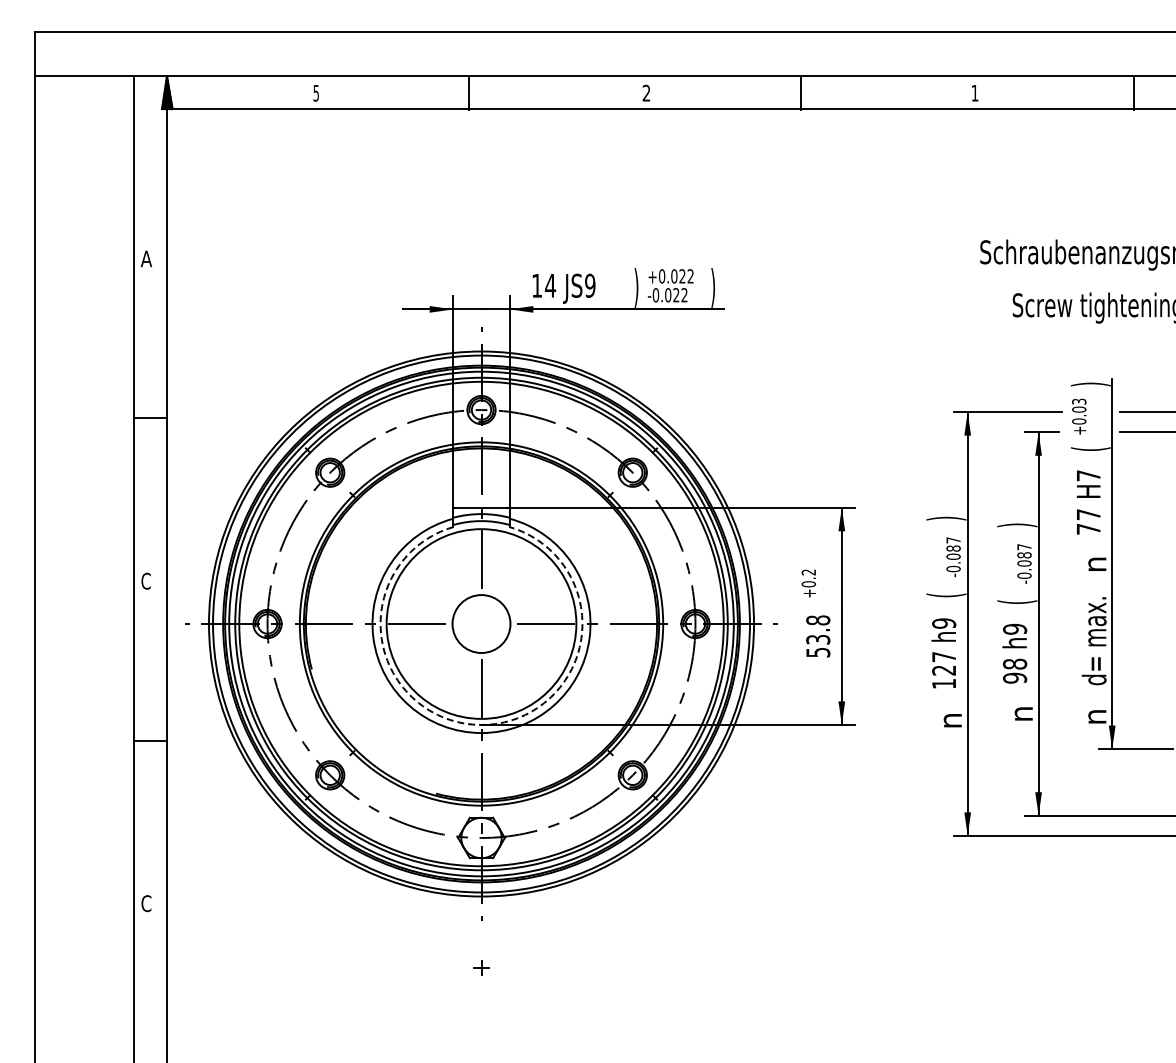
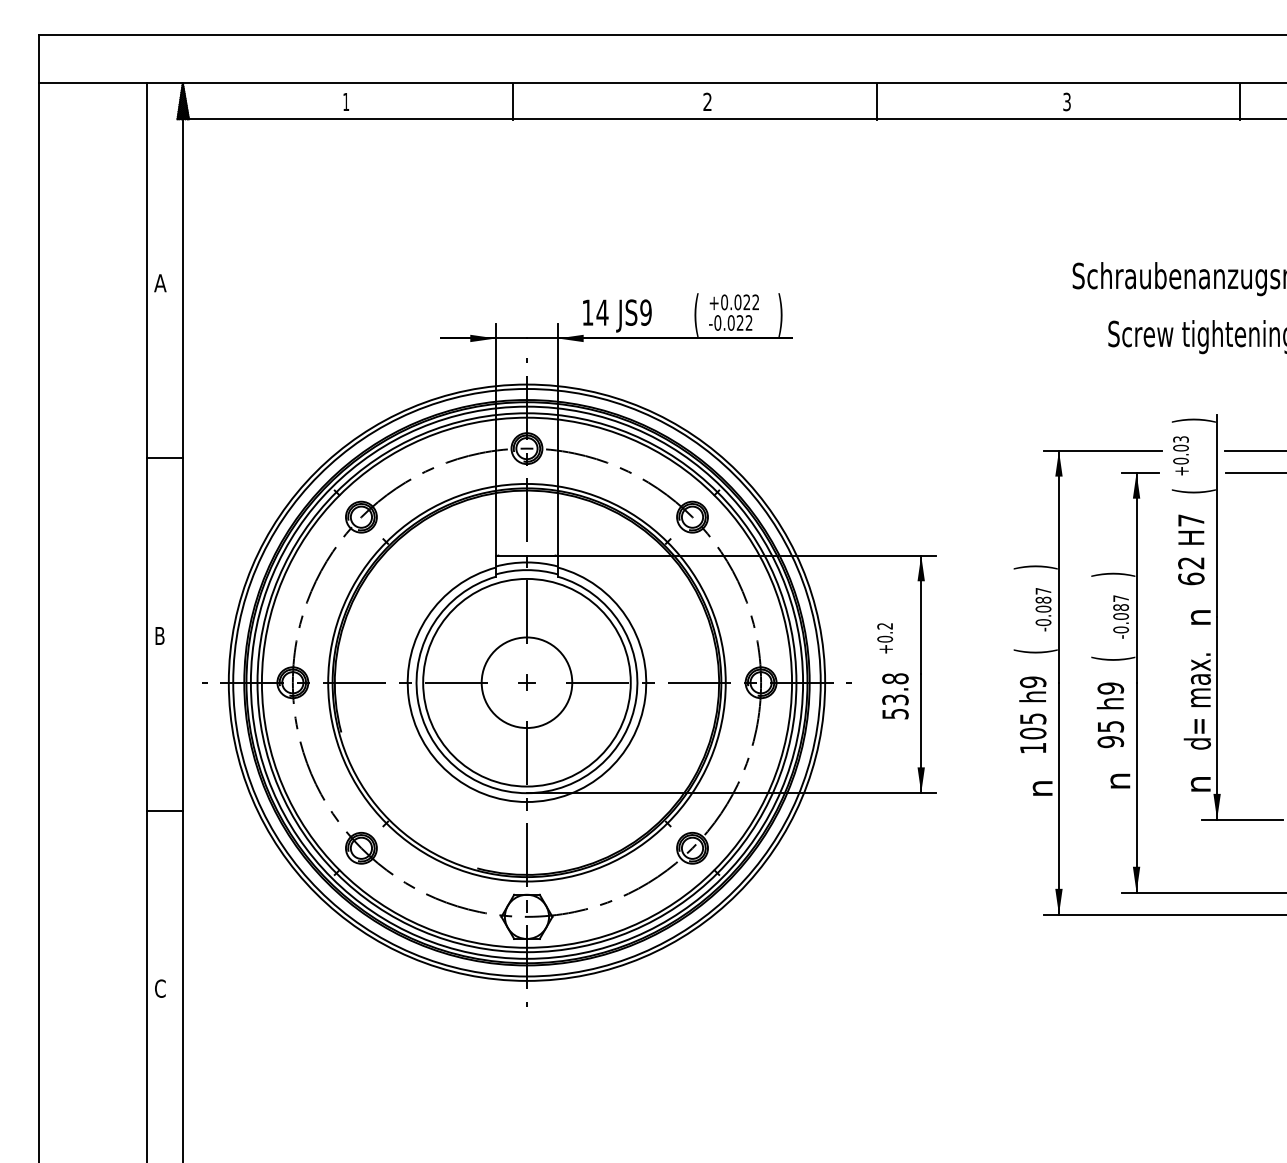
text: (974, 92) -> (1066, 101), 1 -> 3
text: (315, 93) -> (345, 102), 5 -> 1
text: (636, 287) -> (696, 314), ) -> (
text: (1088, 521) -> (1191, 570), 77 -> 62
text: (145, 580) -> (159, 635), C -> B
circle: (481, 623) -> (526, 682), size x1.43
text: (944, 663) -> (1033, 725), 127 -> 105
text: (1015, 663) -> (1111, 725), 98 -> 95
arc: (481, 724) -> (526, 792), dashed -> solid
part: (481, 967) -> (526, 682), moved

